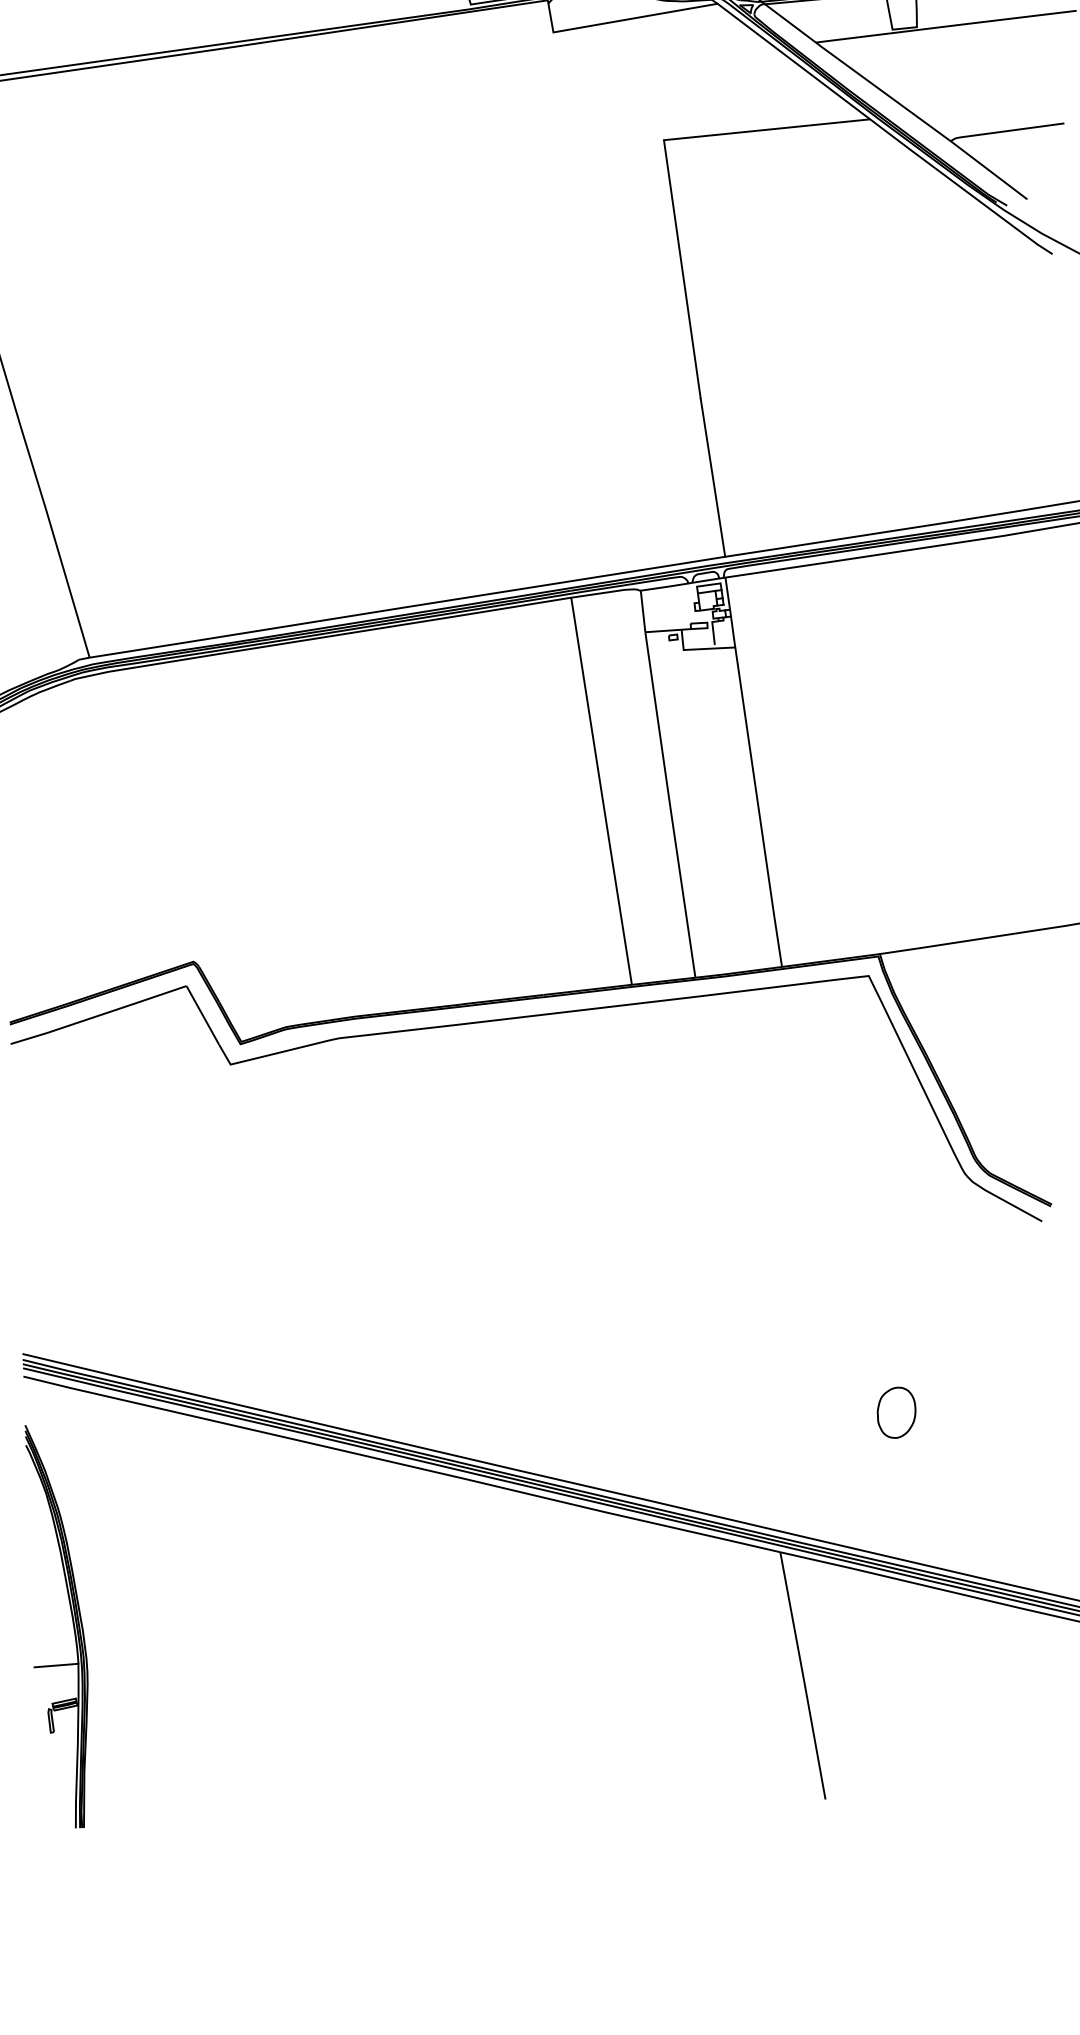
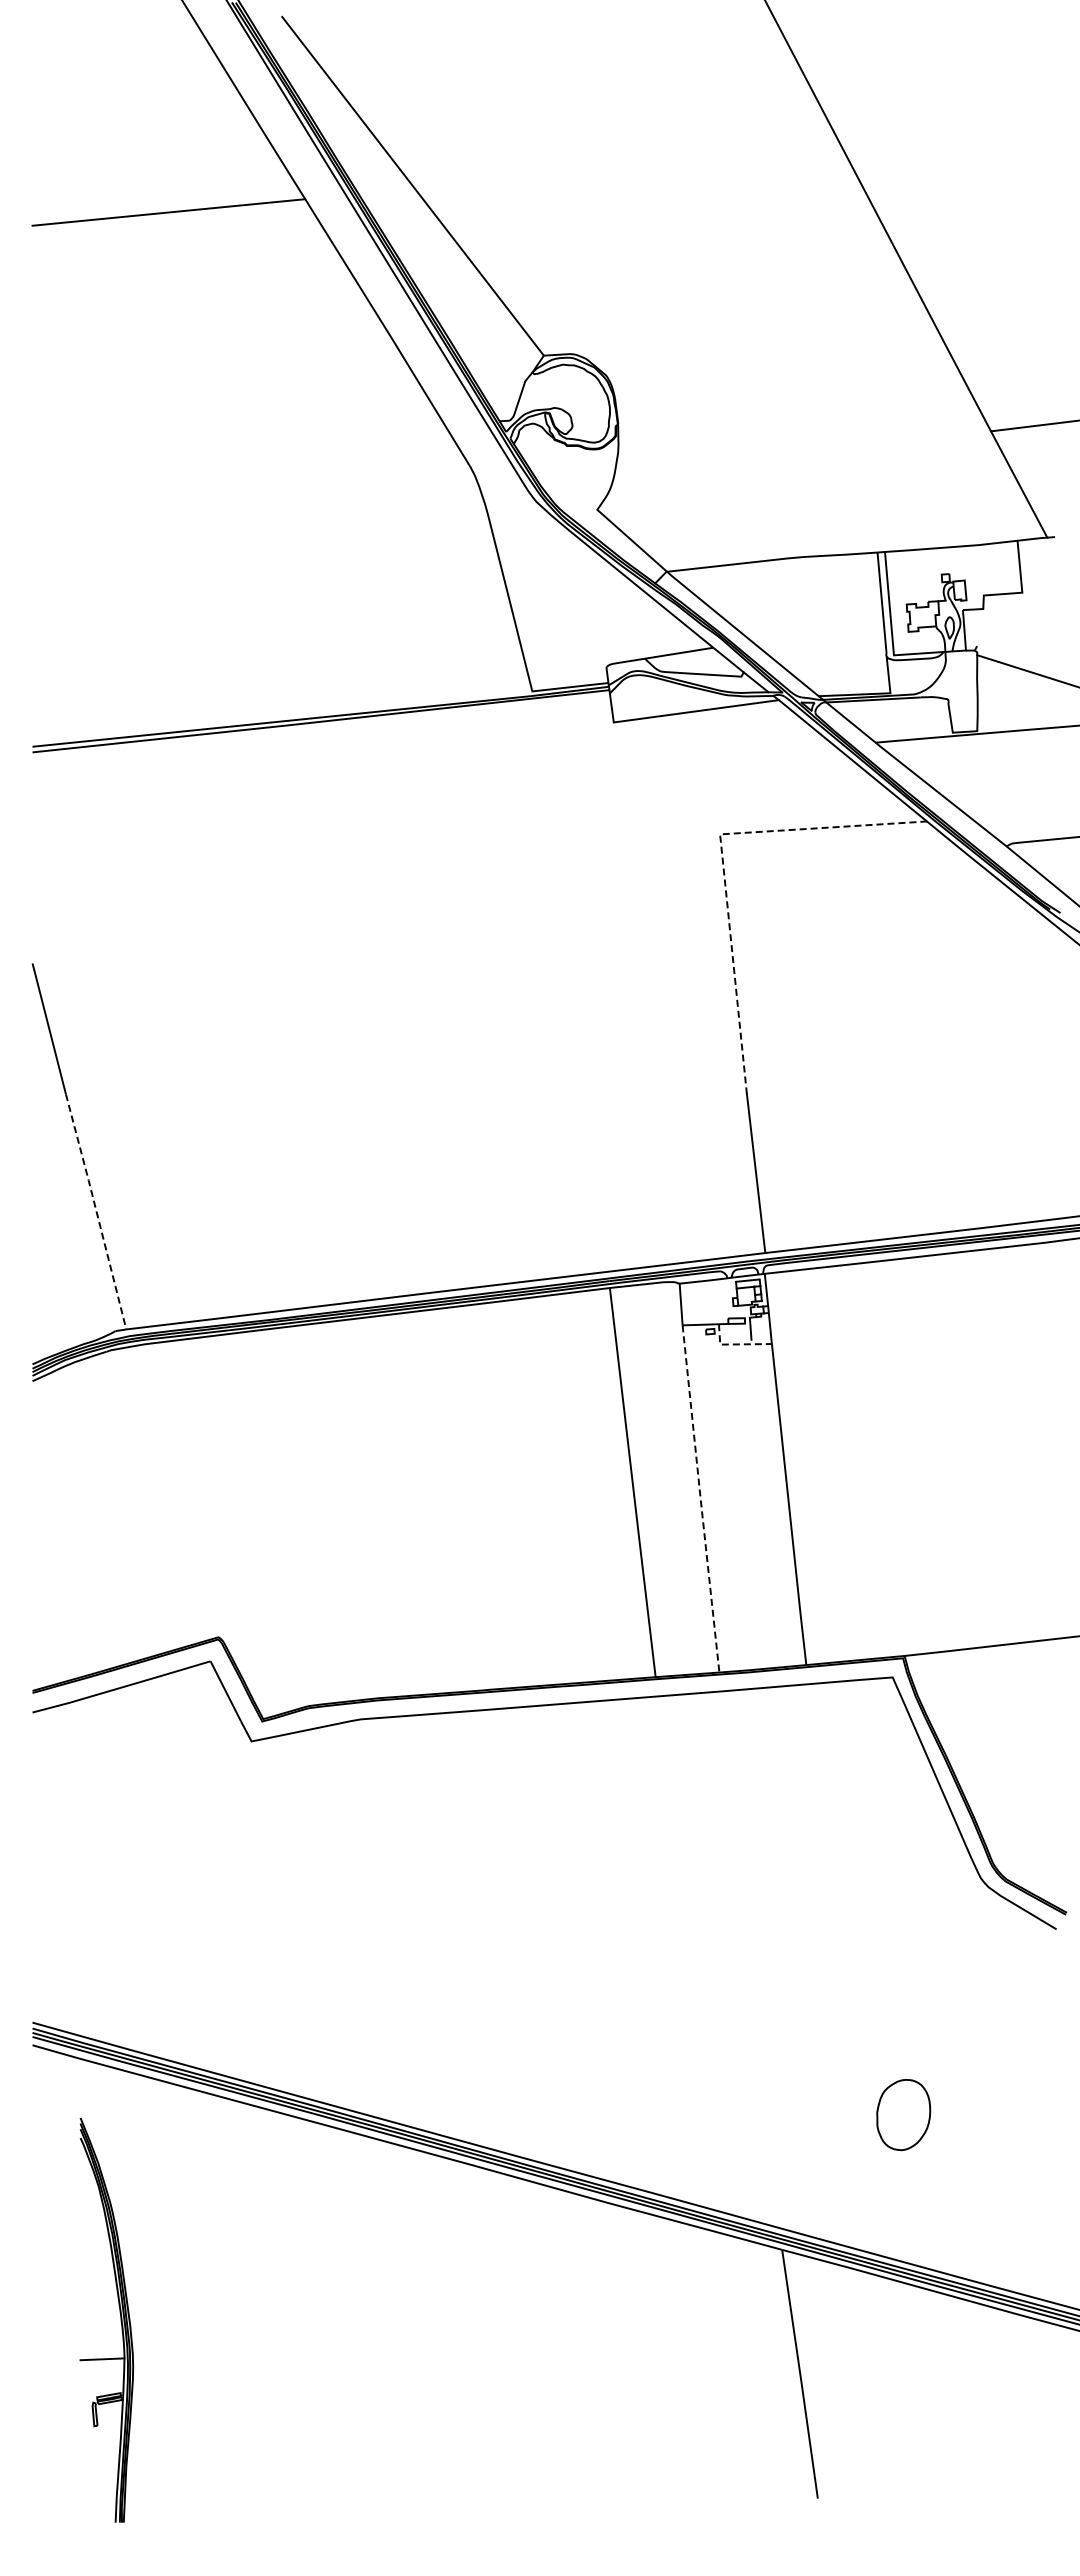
line: (667, 166) -> (722, 860), solid -> dashed
line: (55, 540) -> (96, 1211), solid -> dashed
line: (698, 649) -> (735, 1344), solid -> dashed
line: (669, 805) -> (700, 1499), solid -> dashed
part: (896, 1412) -> (903, 2114), size x1.4
part: (72, 1625) -> (120, 2319), moved

